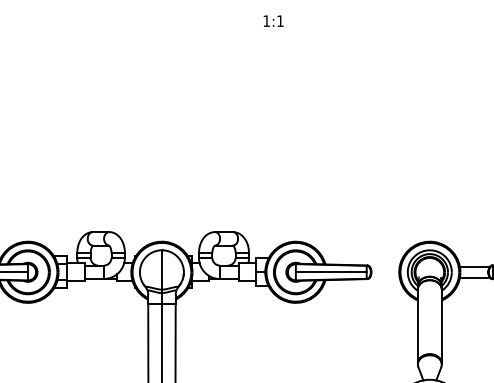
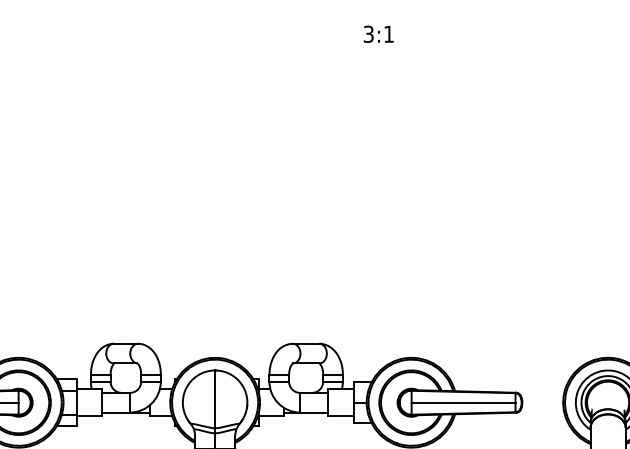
text: (266, 20) -> (368, 33), 1:1 -> 3:1

